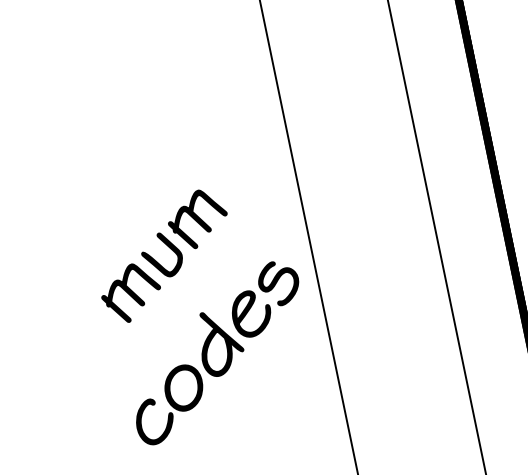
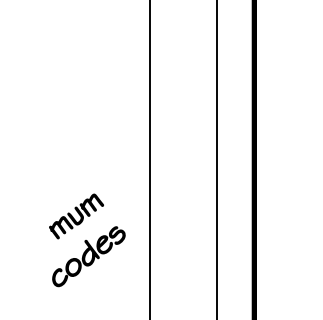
part: (205, 311) -> (87, 240), size x0.71

